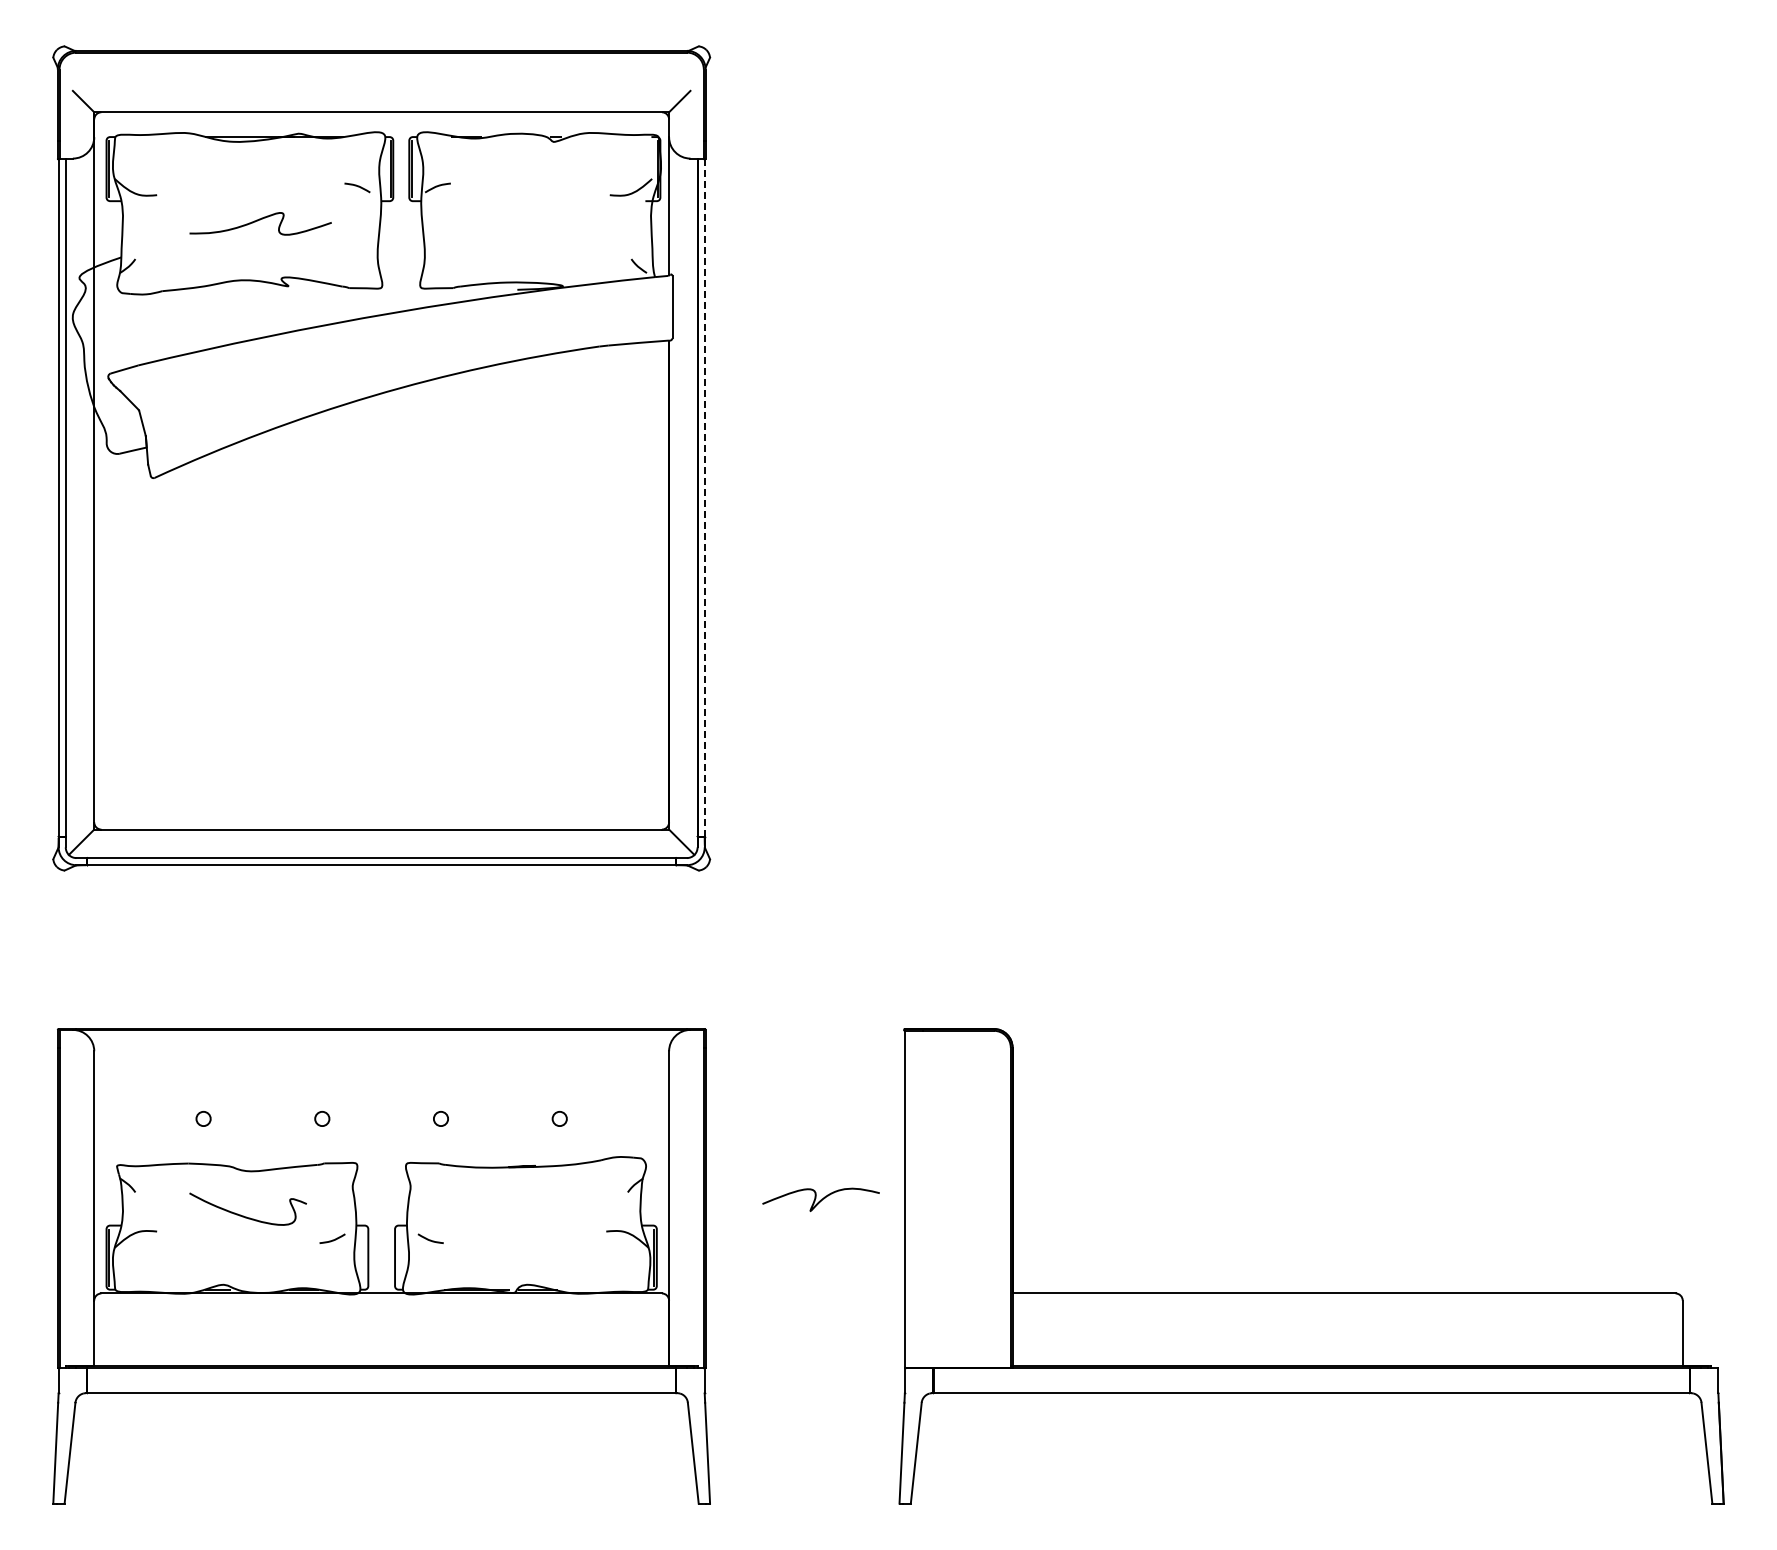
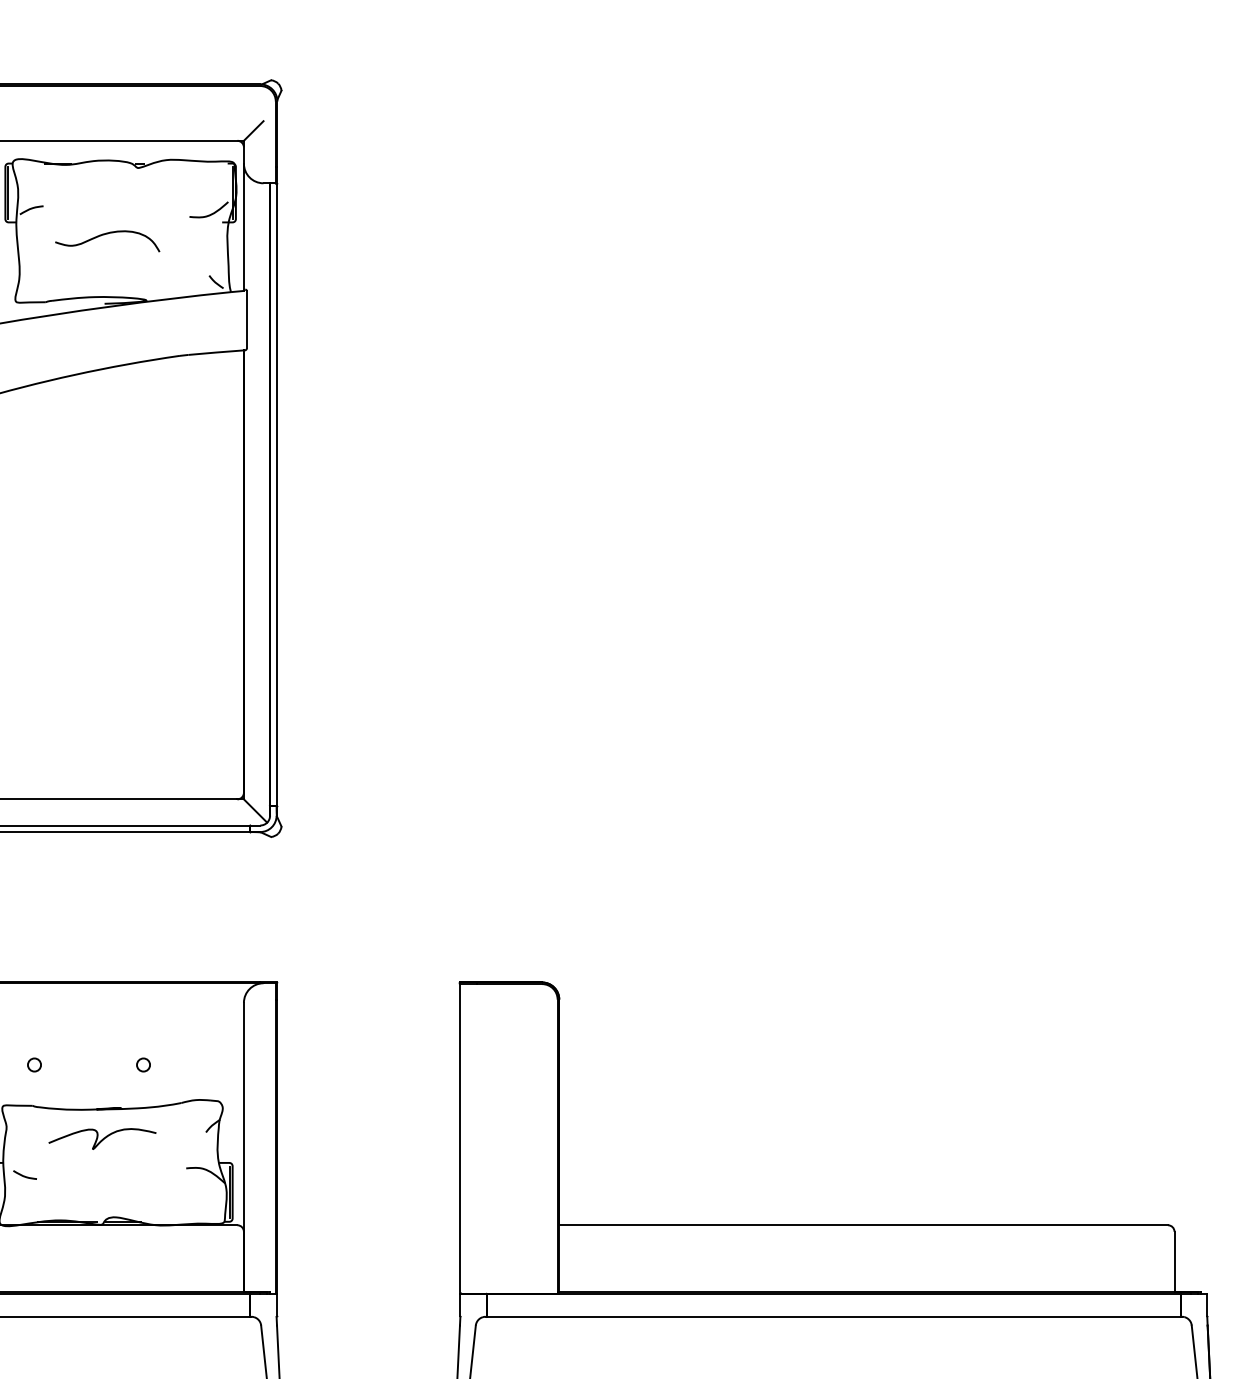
curve: (520, 214) -> (107, 234), added
line: (704, 498) -> (276, 495), dashed -> solid
curve: (820, 1199) -> (101, 1138), moved

